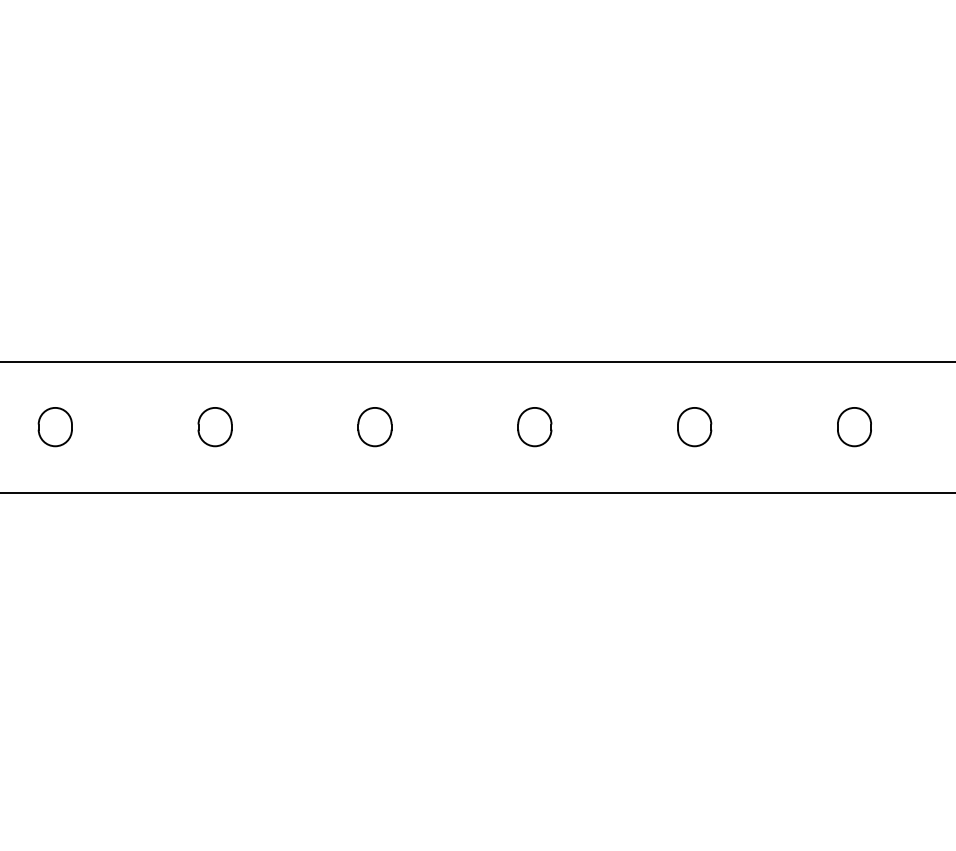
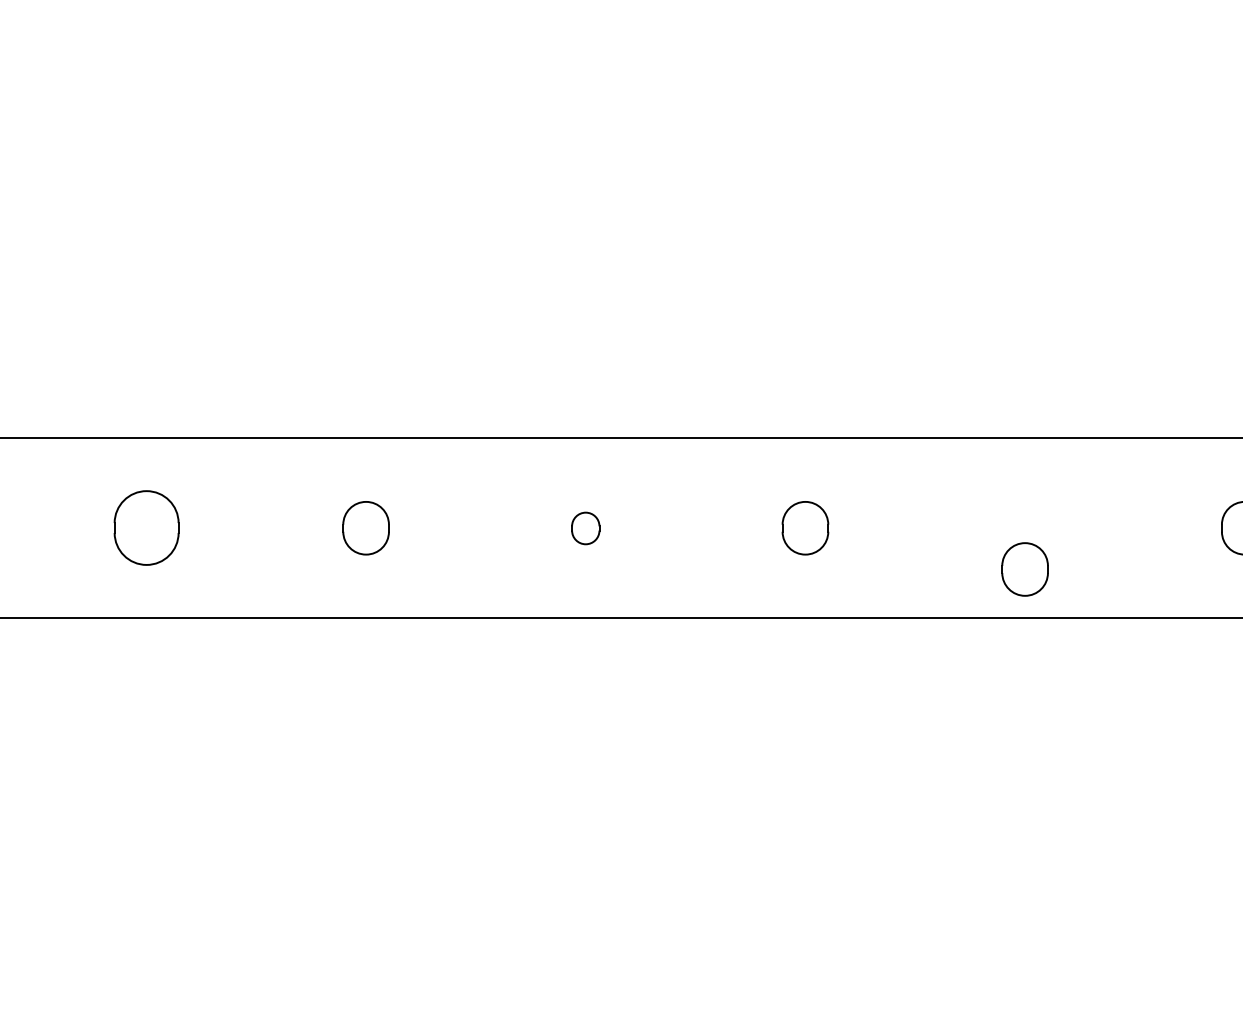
part: (54, 427) -> (145, 528), size x1.4
part: (374, 427) -> (585, 528), size x0.6
part: (694, 427) -> (1024, 570), moved

